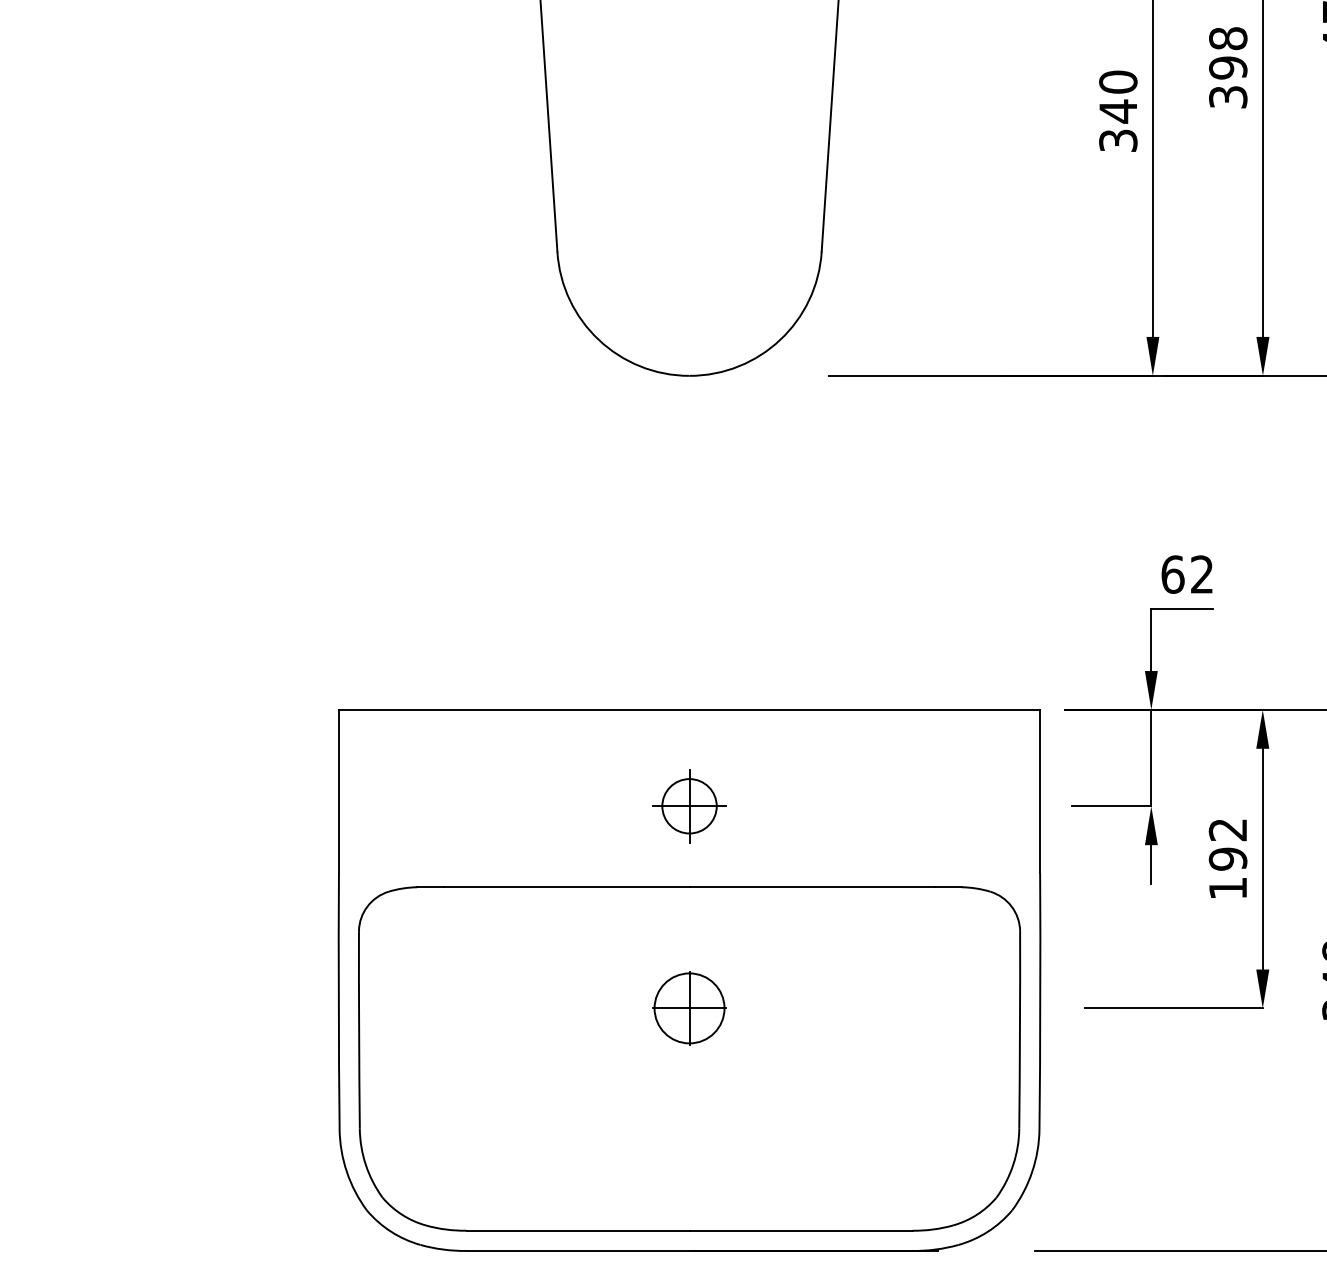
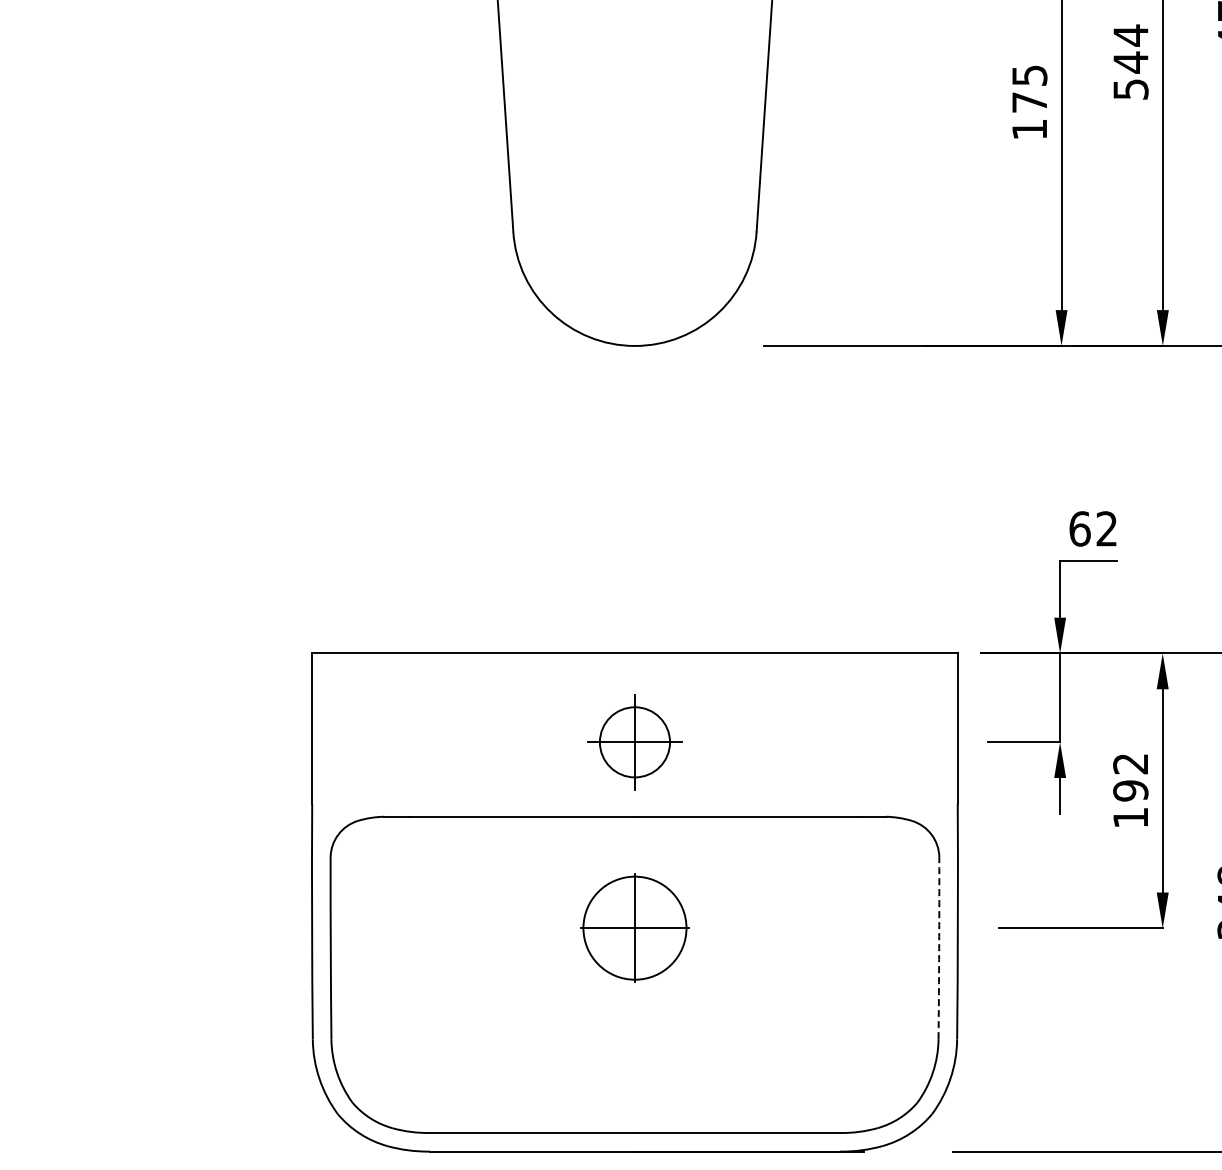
text: (1227, 66) -> (1130, 61), 398 -> 544
text: (1118, 111) -> (1029, 102), 340 -> 175
part: (689, 805) -> (634, 741), size x1.4
part: (689, 1008) -> (634, 928), size x1.6
arc: (1020, 1030) -> (939, 948), solid -> dashed

